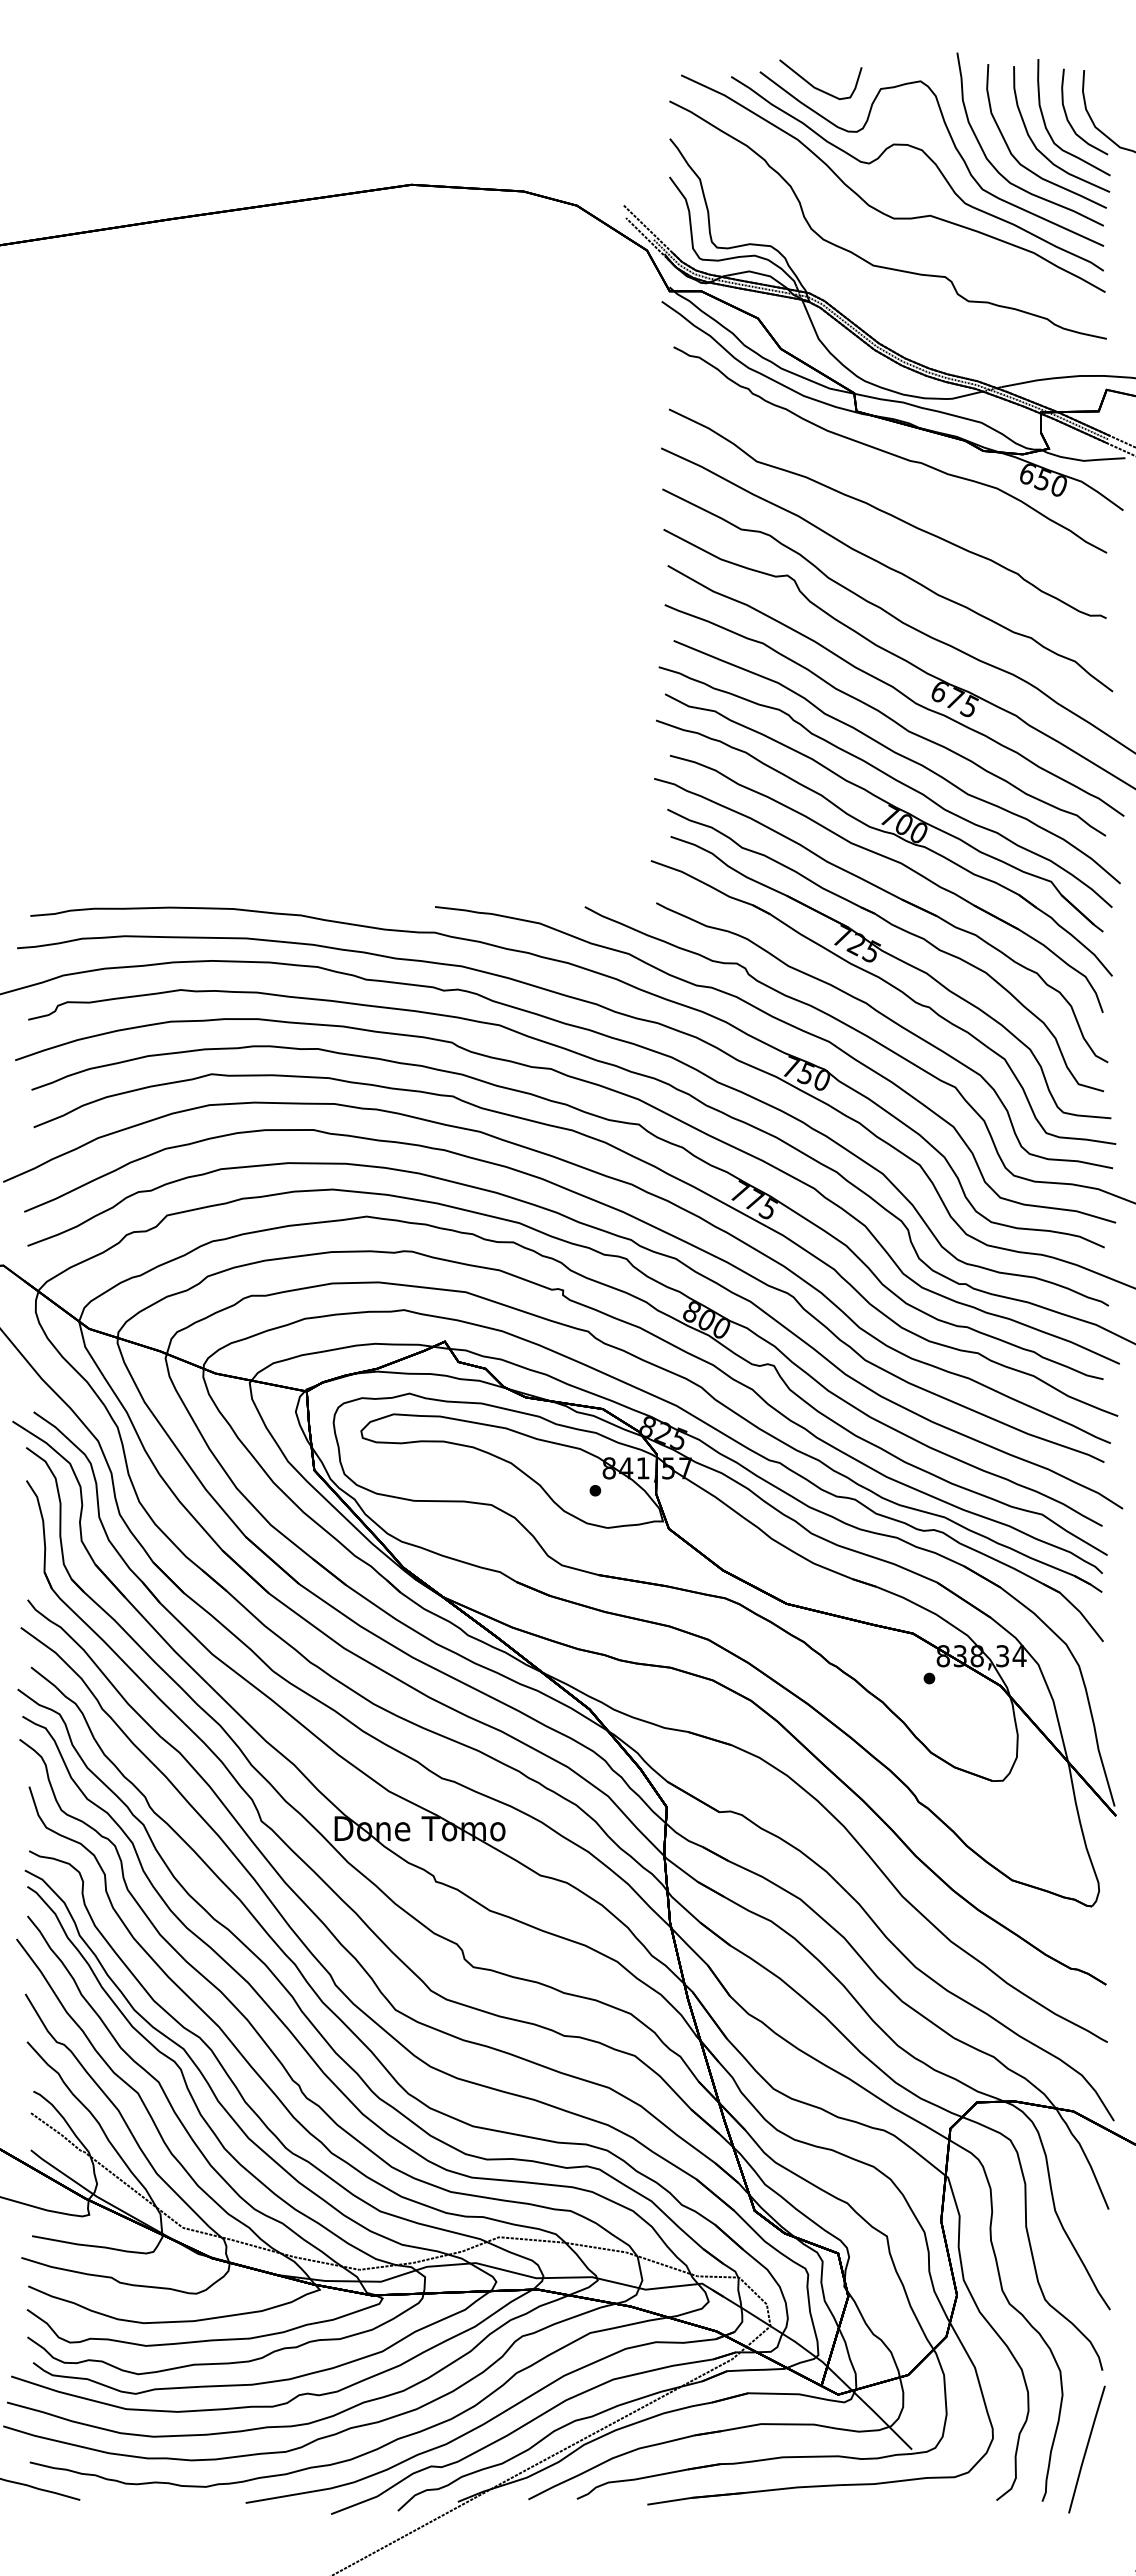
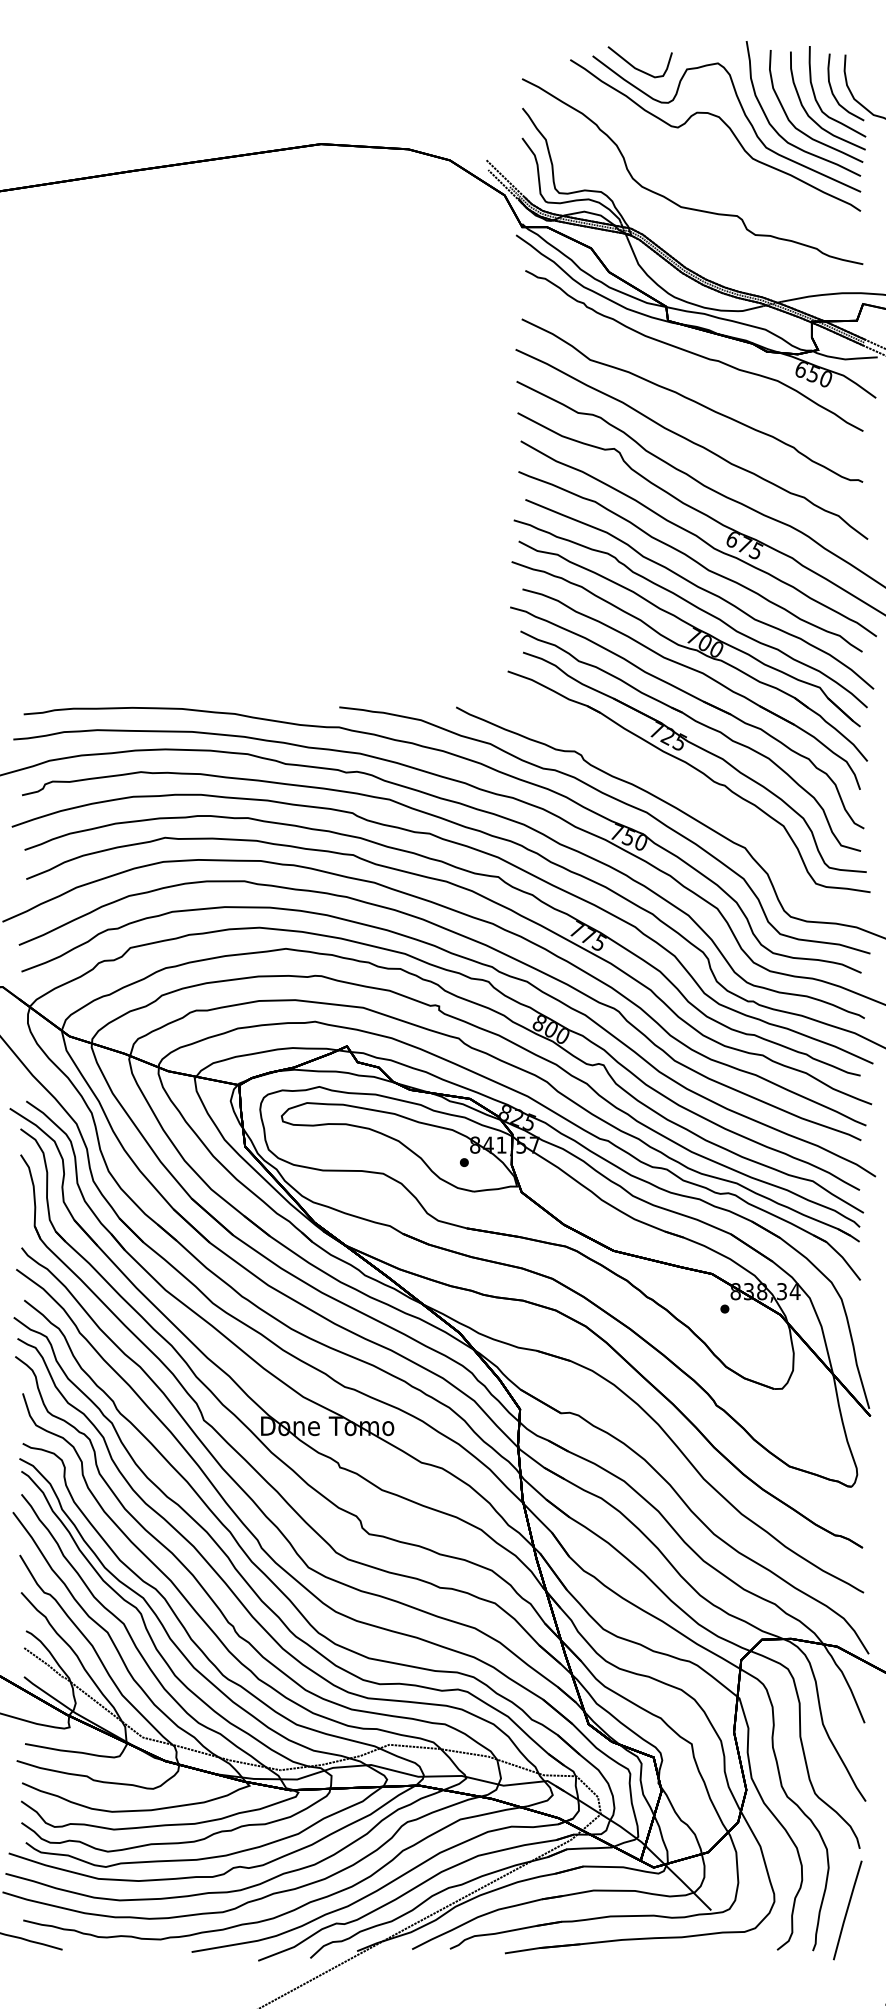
curve: (880, 210) -> (686, 164), removed
part: (892, 1022) -> (696, 797), removed

